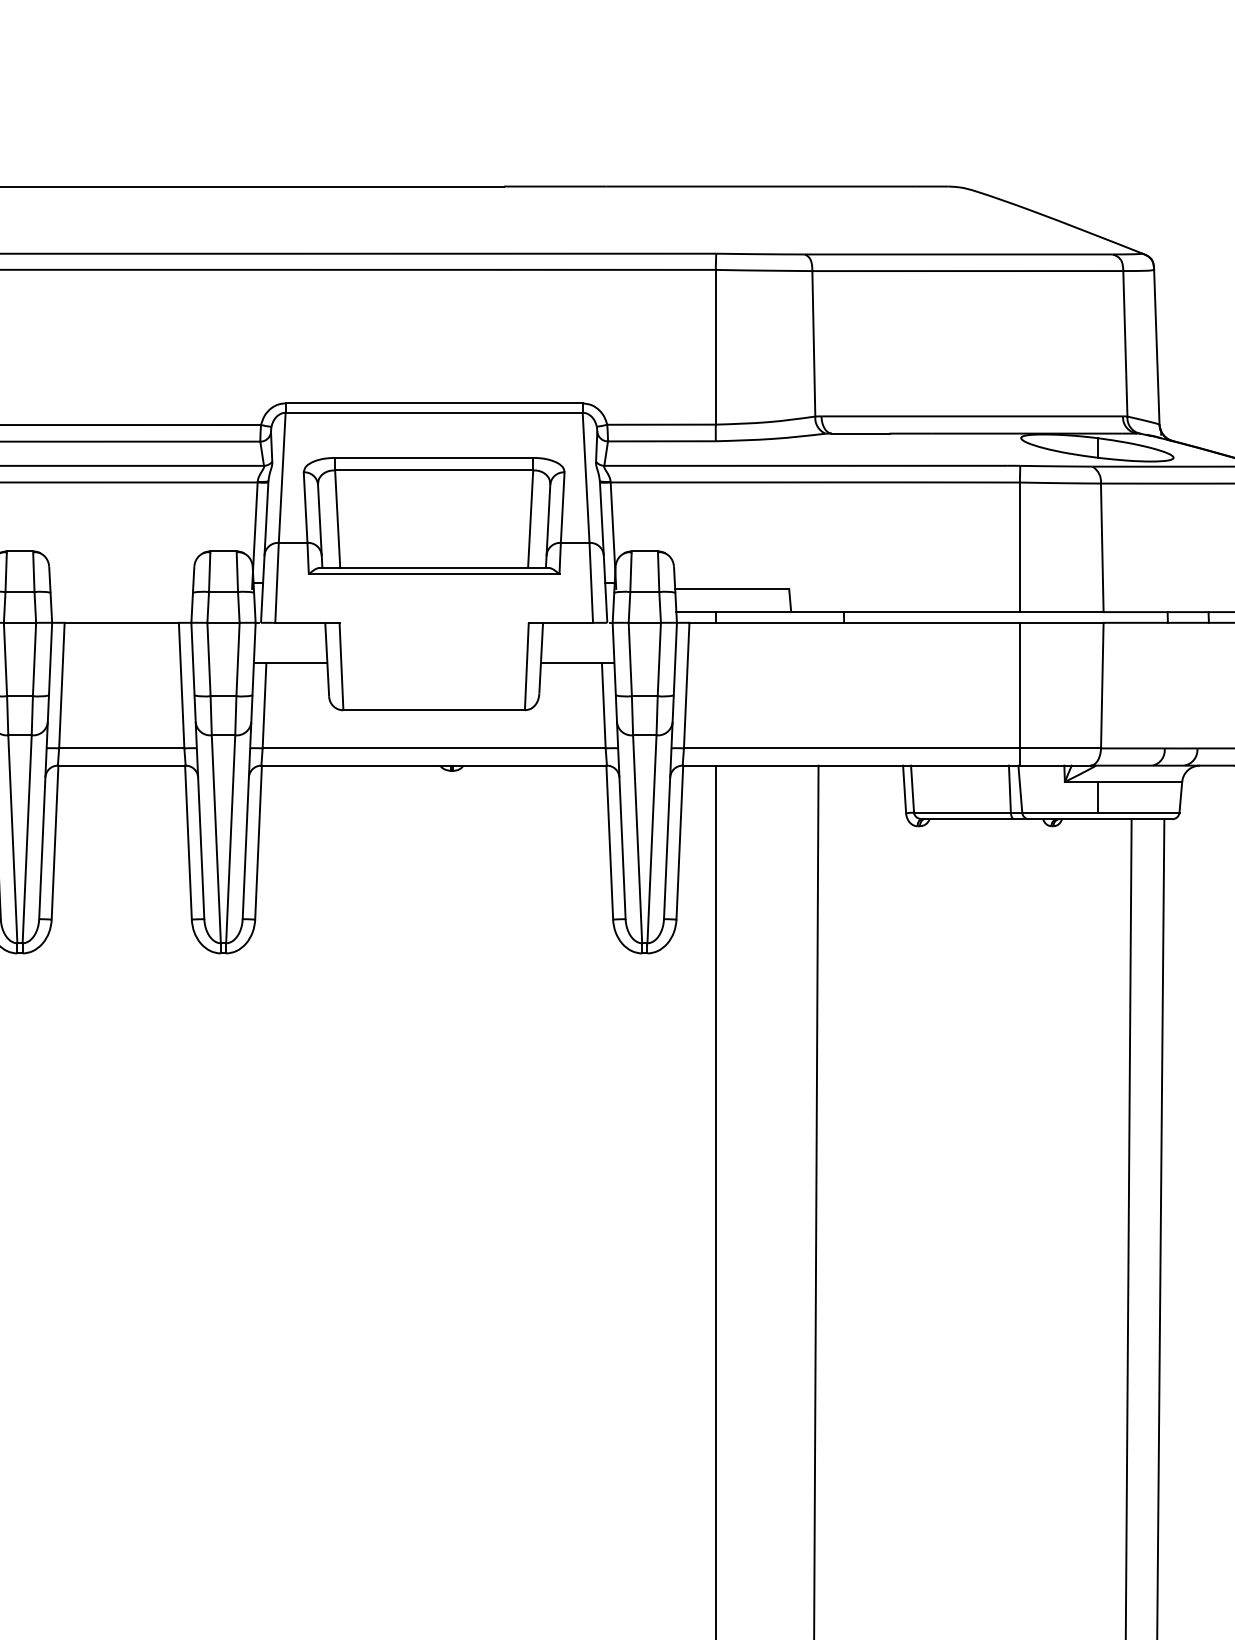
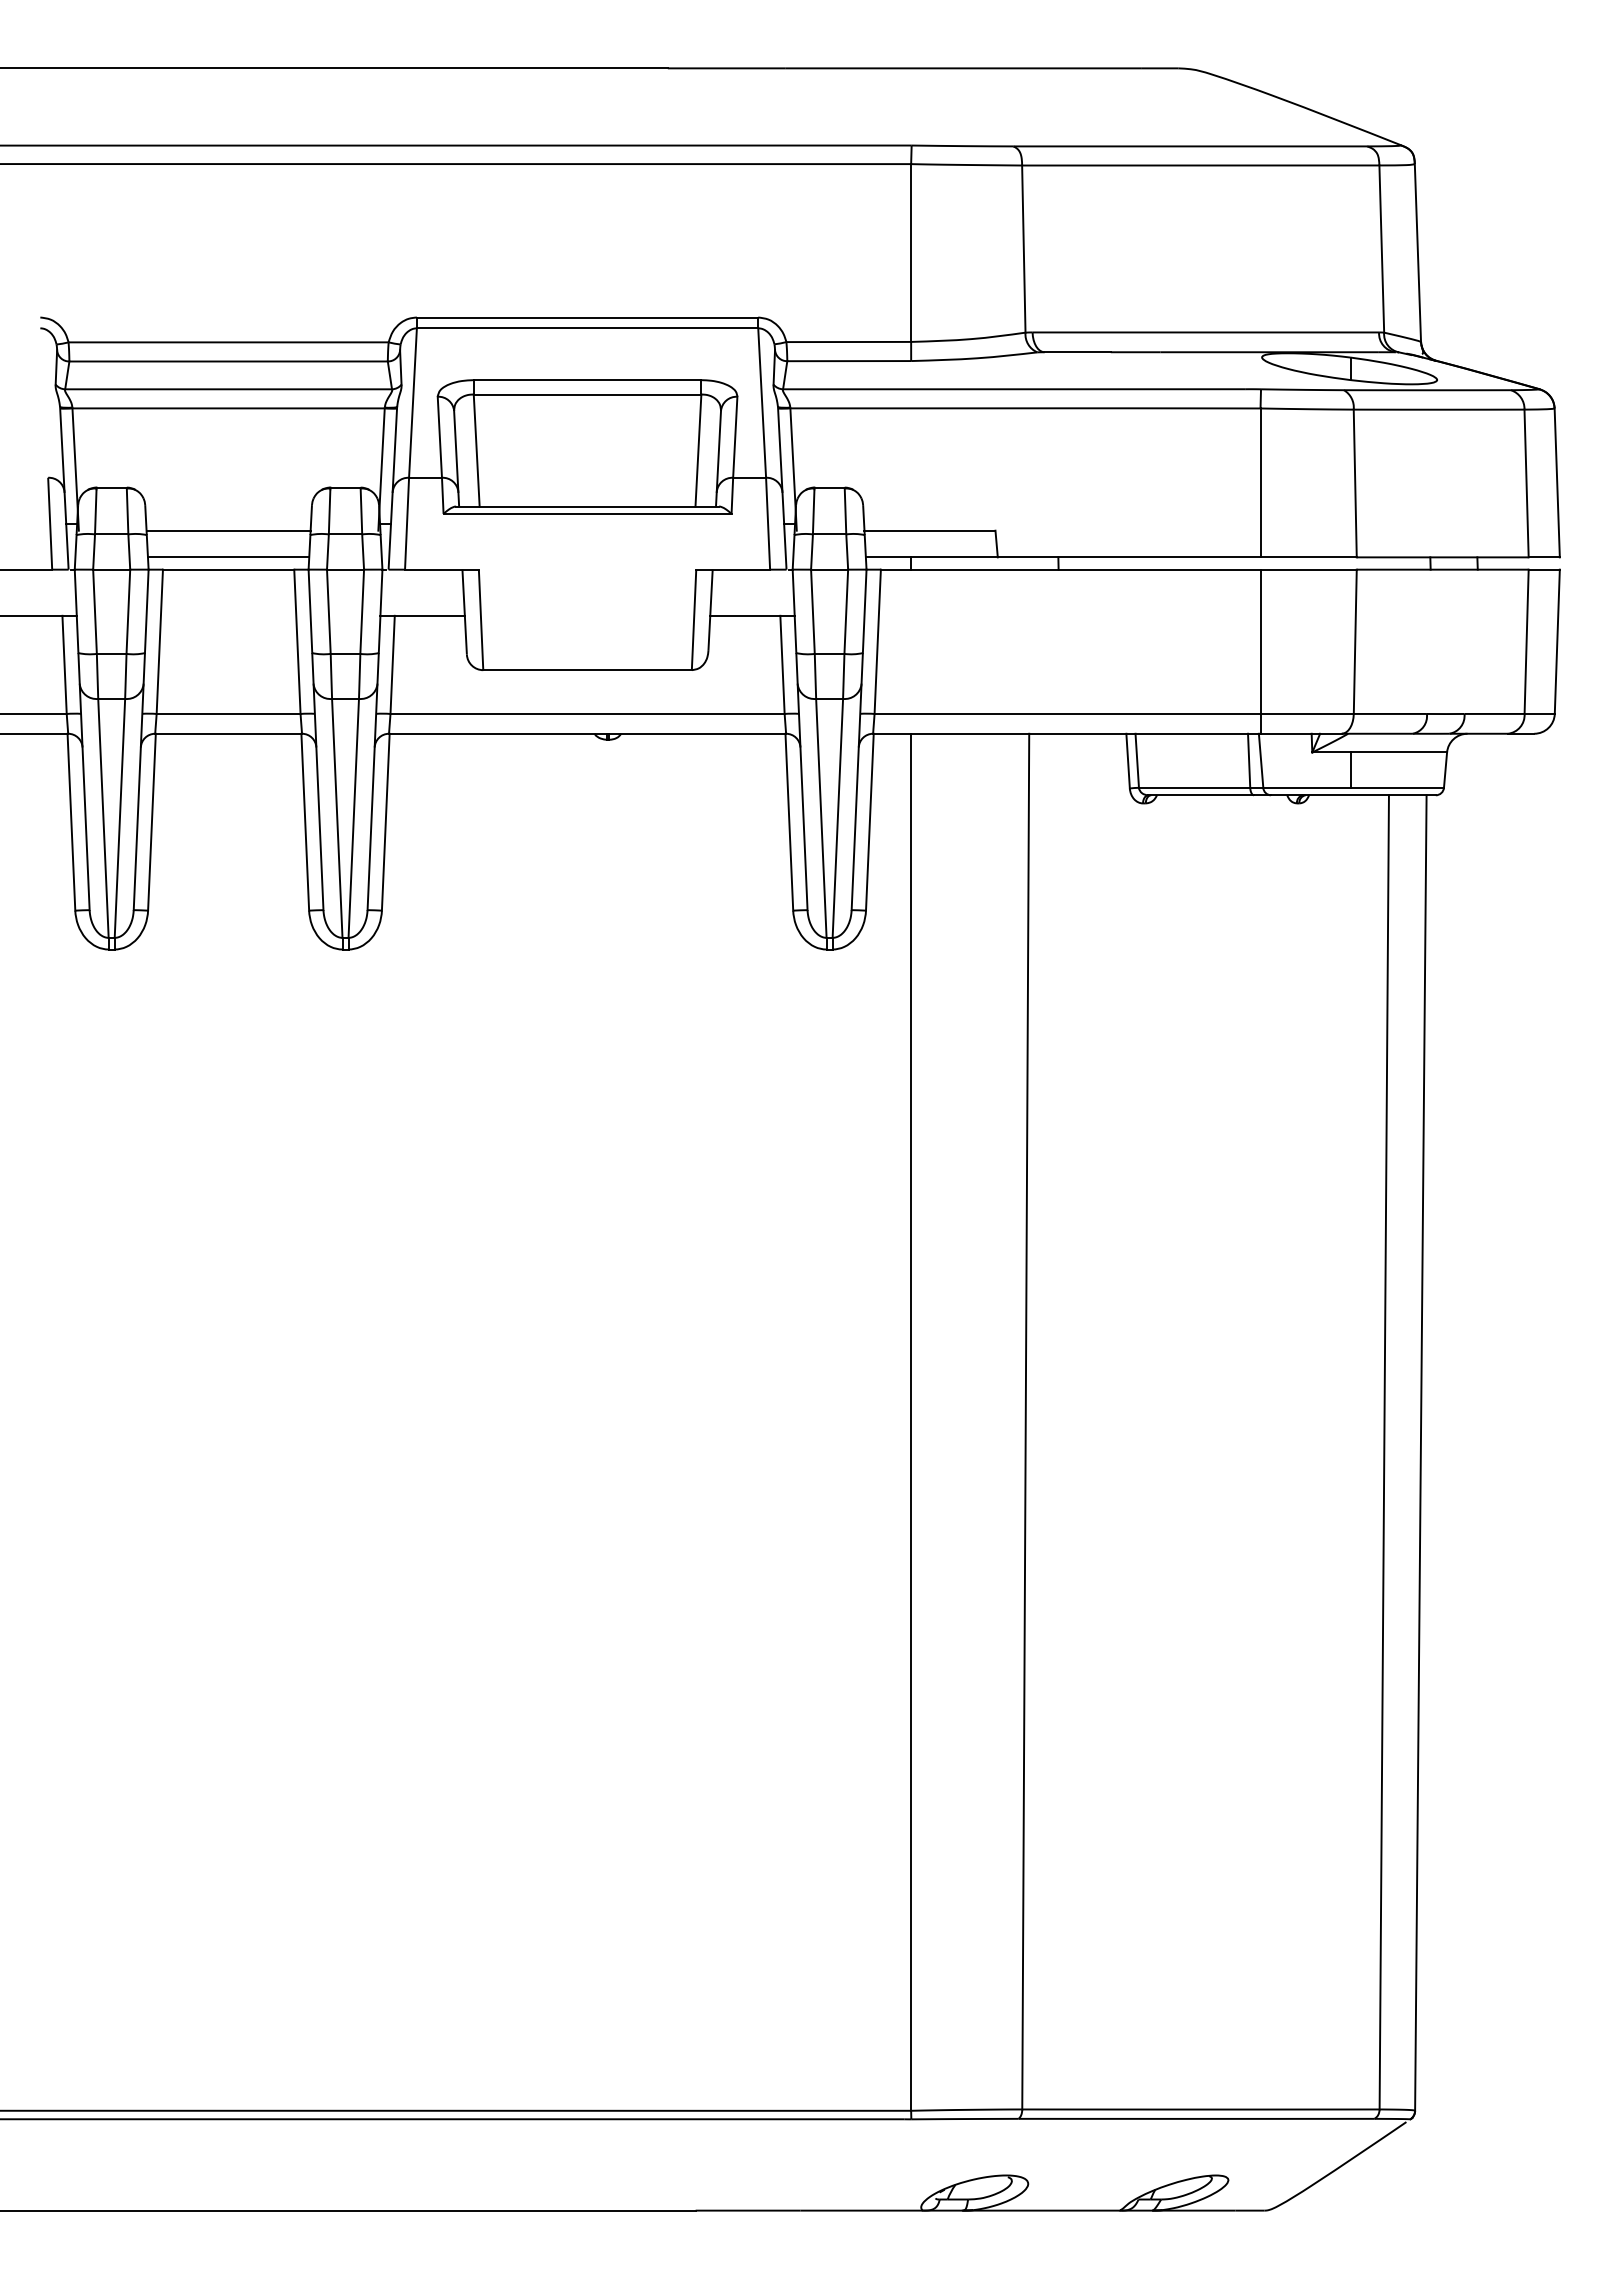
line: (121, 588) -> (228, 530), added
line: (121, 612) -> (228, 557), added

